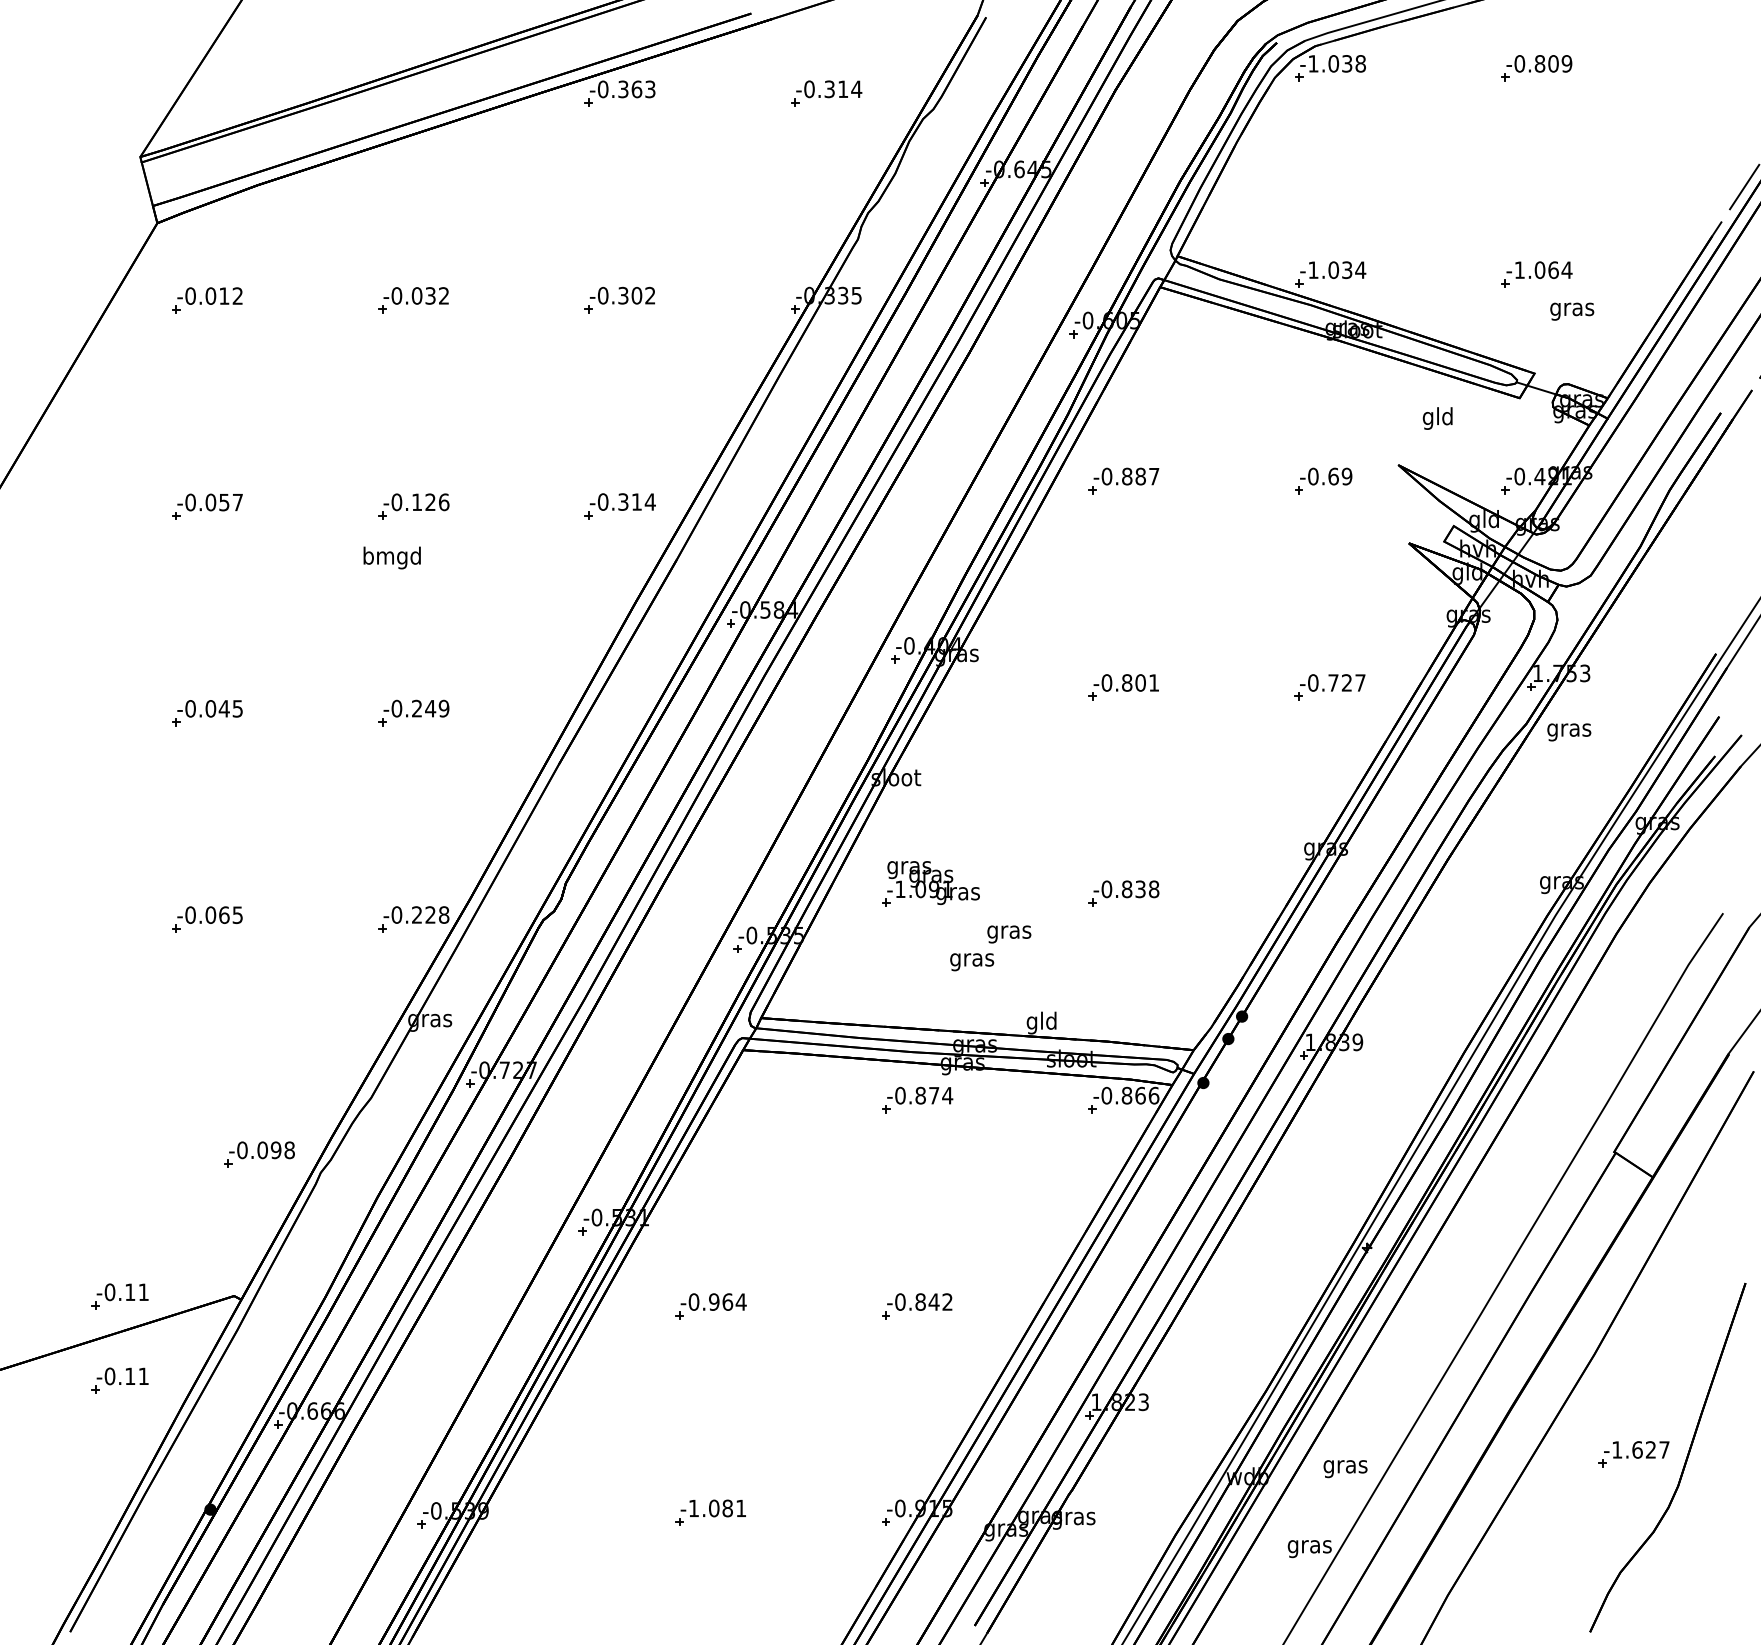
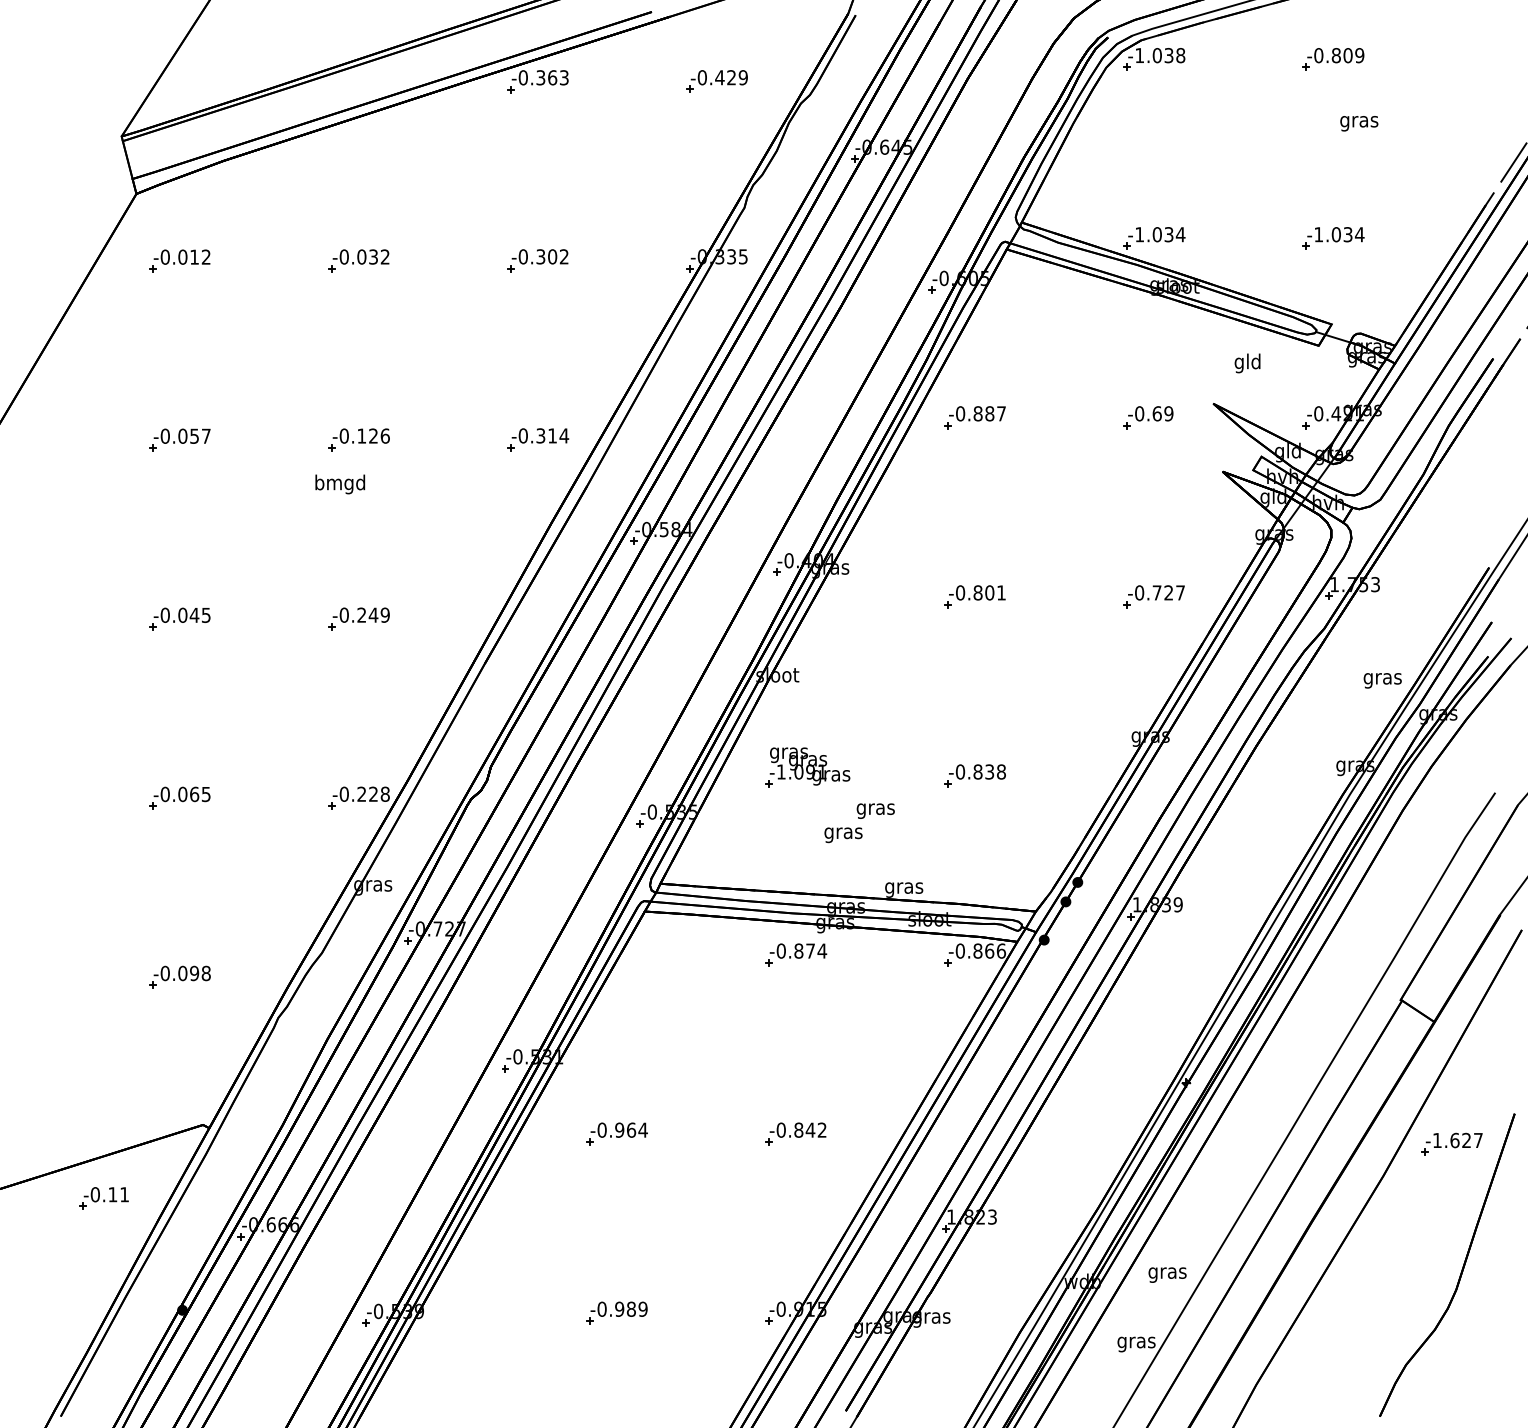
text: (843, 89) -> (731, 77), -0.314 -> -0.429
text: (1552, 269) -> (1347, 234), -1.064 -> -1.034
text: (1572, 311) -> (1359, 123), moved
text: (1568, 732) -> (1382, 680), moved
text: (1042, 1022) -> (904, 887), gld -> gras
part: (258, 1153) -> (179, 976), moved
part: (119, 1296) -> (103, 1125), removed
part: (1633, 1453) -> (1451, 1143), moved
text: (717, 1507) -> (622, 1308), -1.081 -> -0.989

